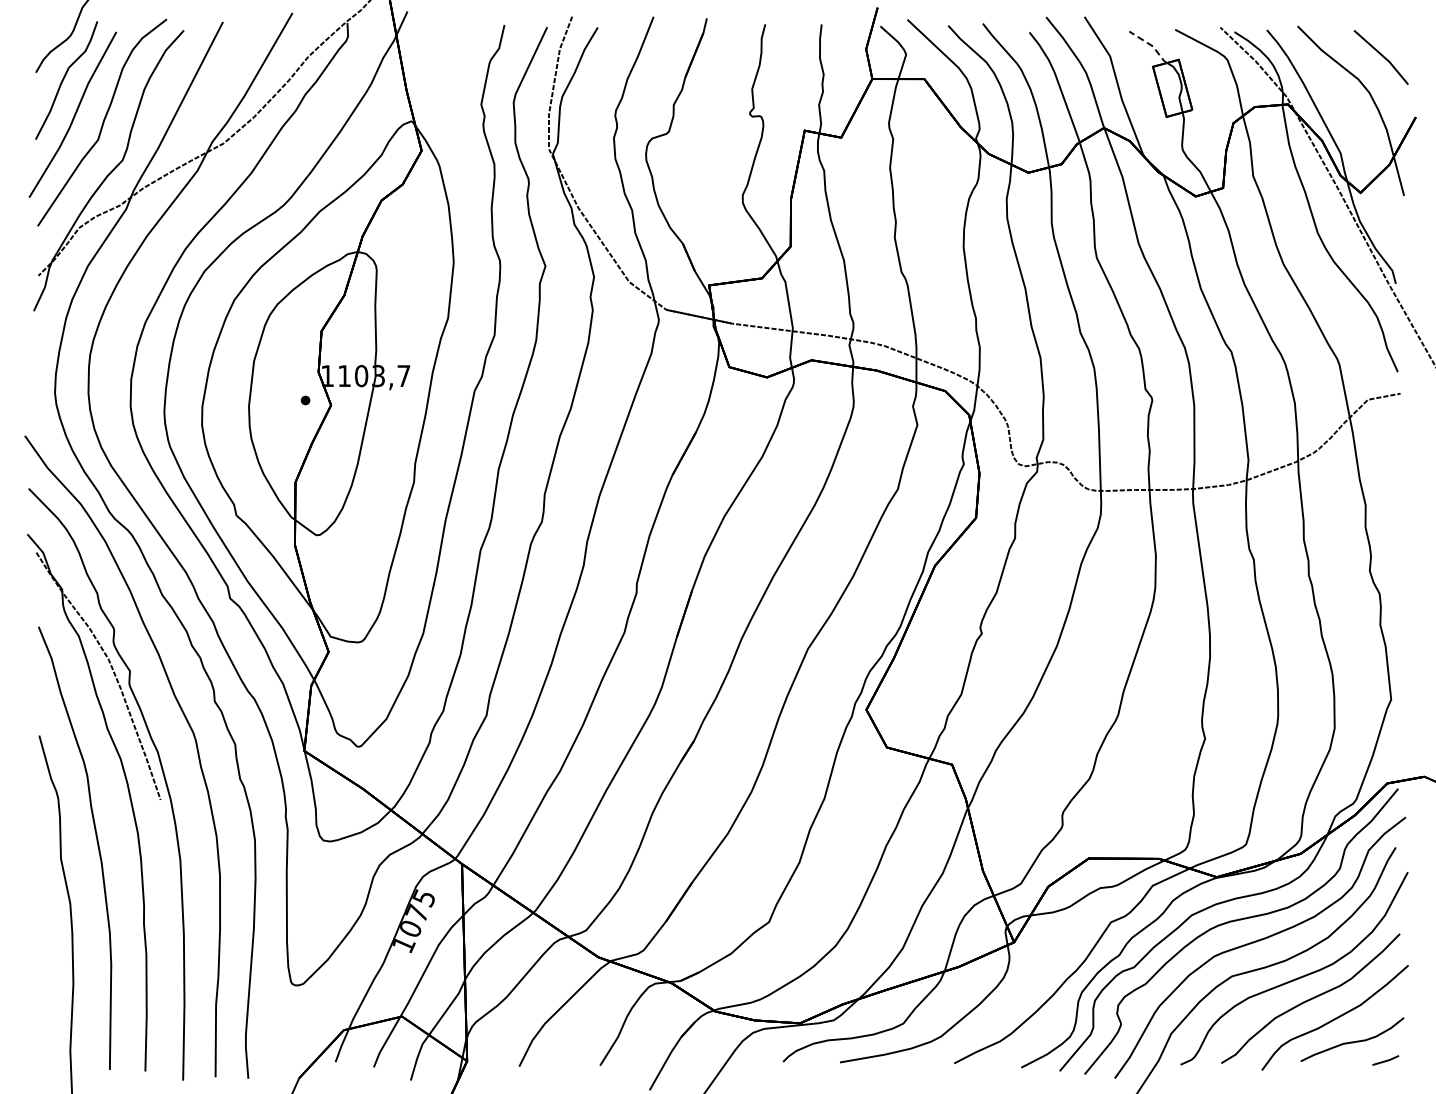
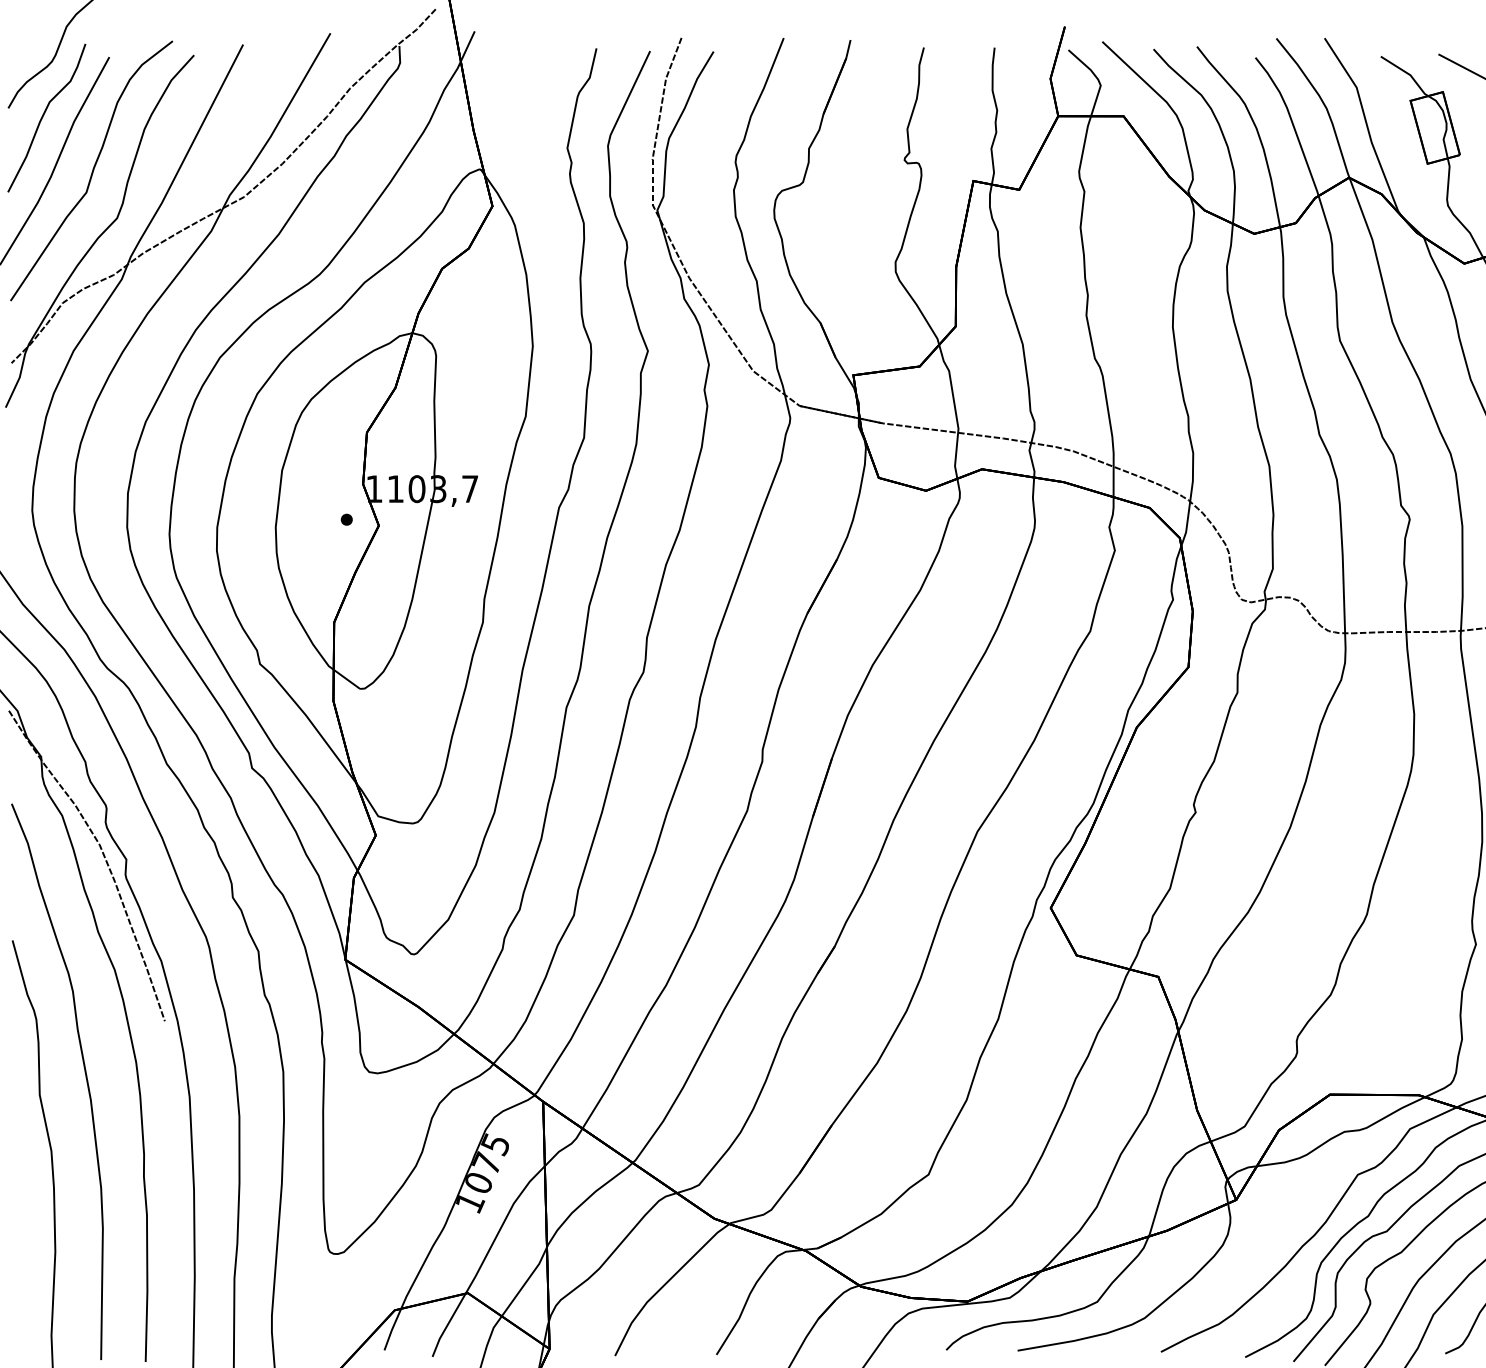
line: (1151, 45) -> (1408, 74), dashed -> solid

